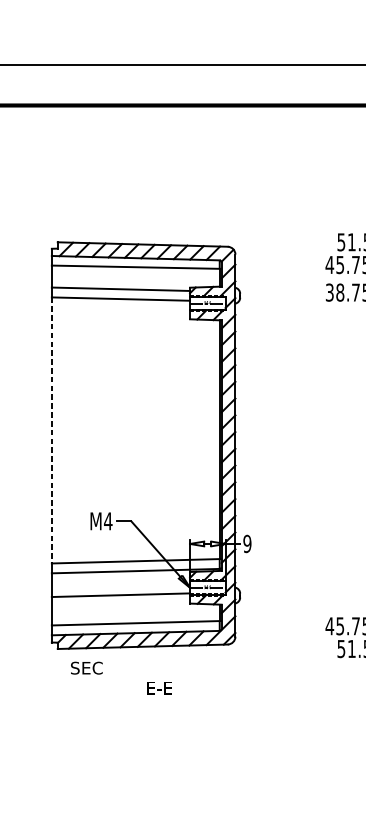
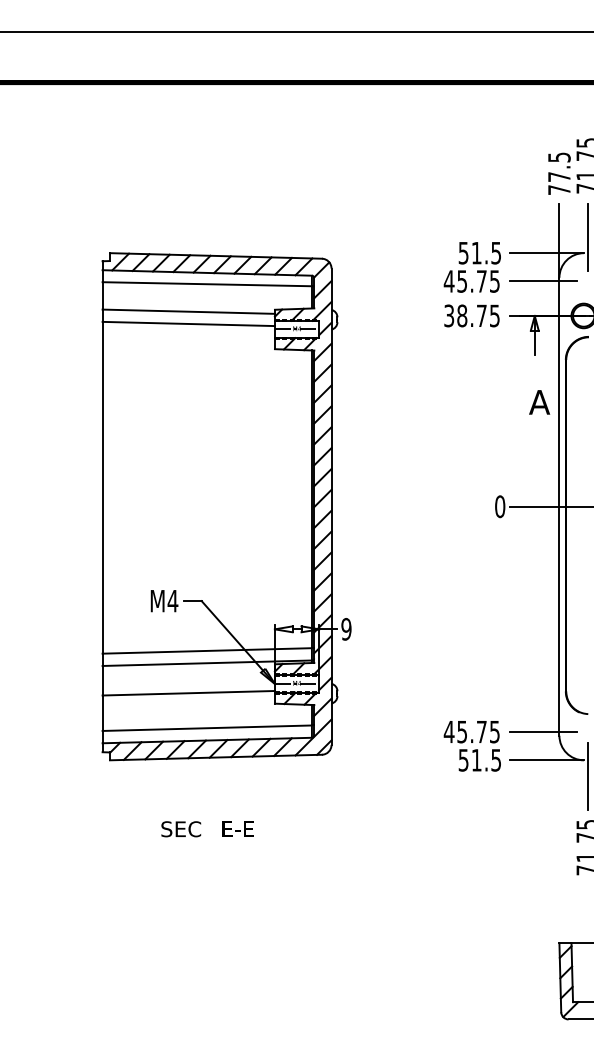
line: (51, 430) -> (102, 487), dashed -> solid
text: (87, 668) -> (181, 829), moved
text: (159, 687) -> (237, 828), moved

